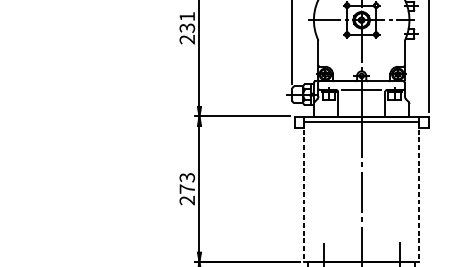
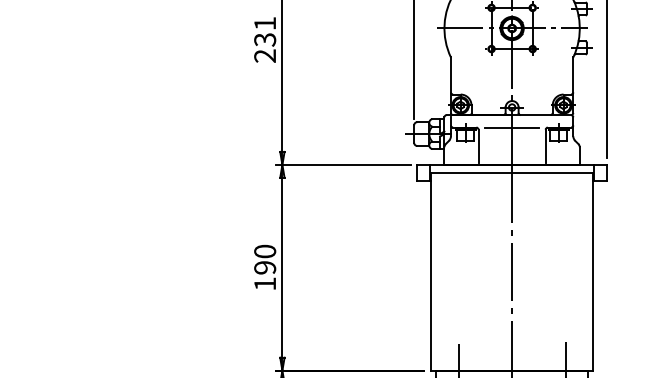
text: (187, 188) -> (265, 267), 273 -> 190
line: (304, 192) -> (430, 272), dashed -> solid
line: (419, 192) -> (593, 272), dashed -> solid

